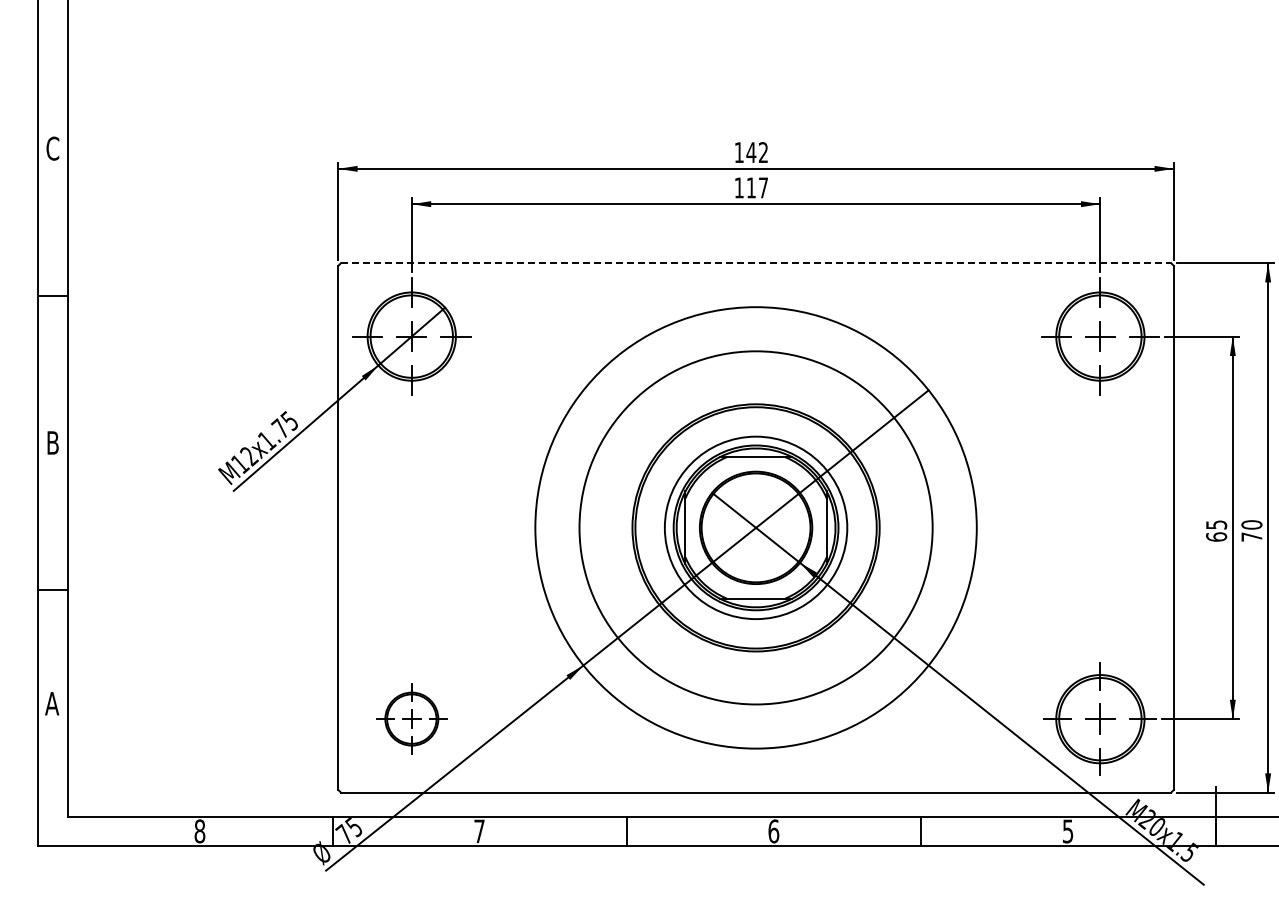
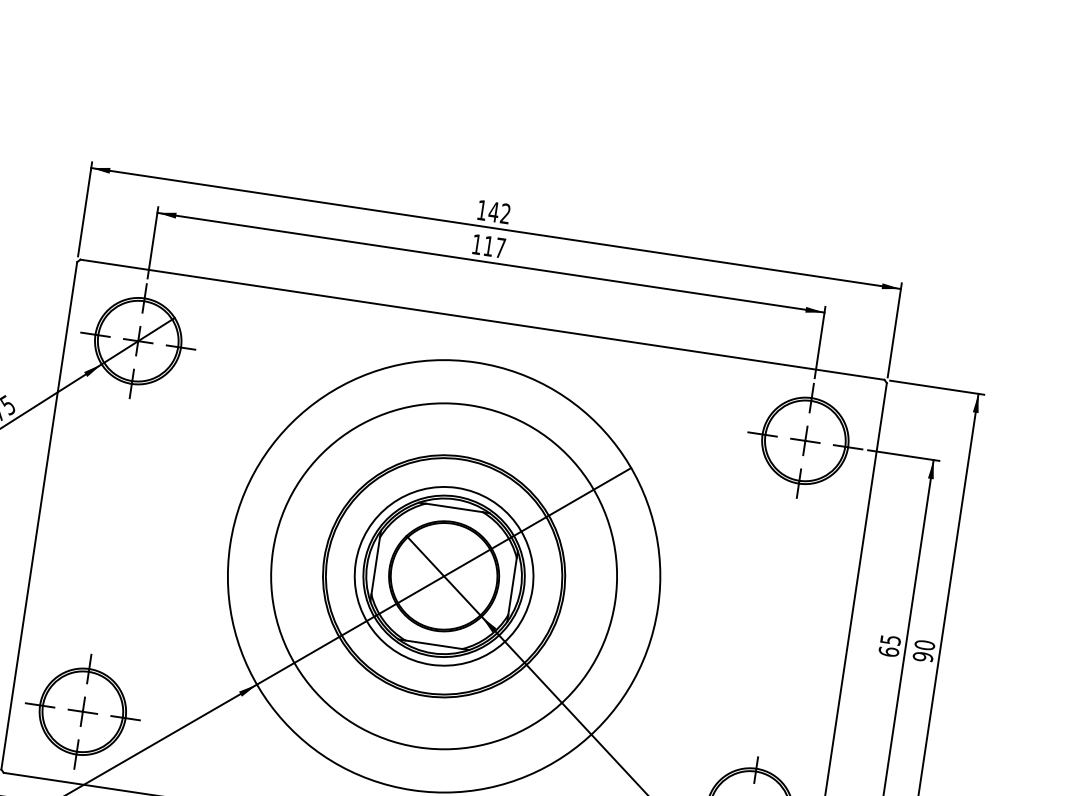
line: (756, 263) -> (482, 320), dashed -> solid
text: (1251, 536) -> (922, 656), 70 -> 90
part: (411, 718) -> (82, 711), size x1.67

